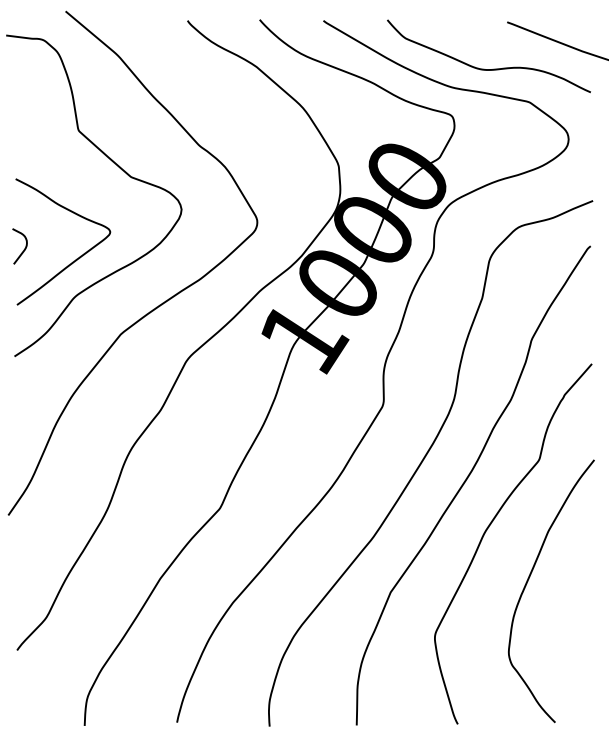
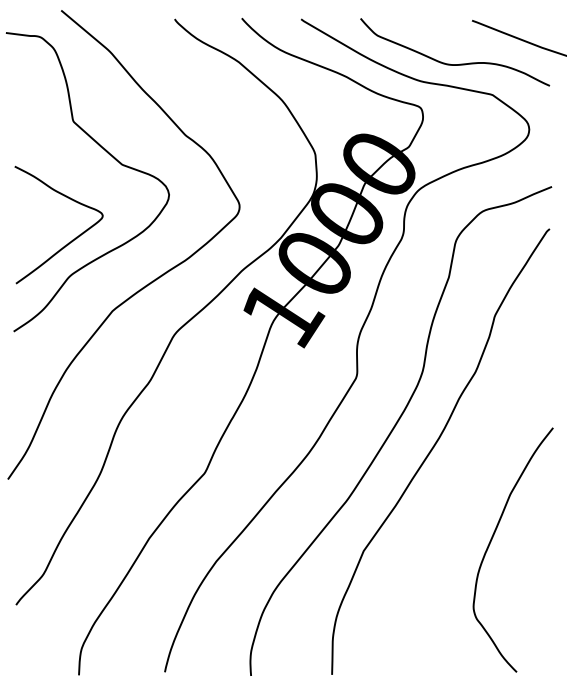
curve: (23, 249) -> (22, 232), removed
curve: (489, 527) -> (455, 490), removed

